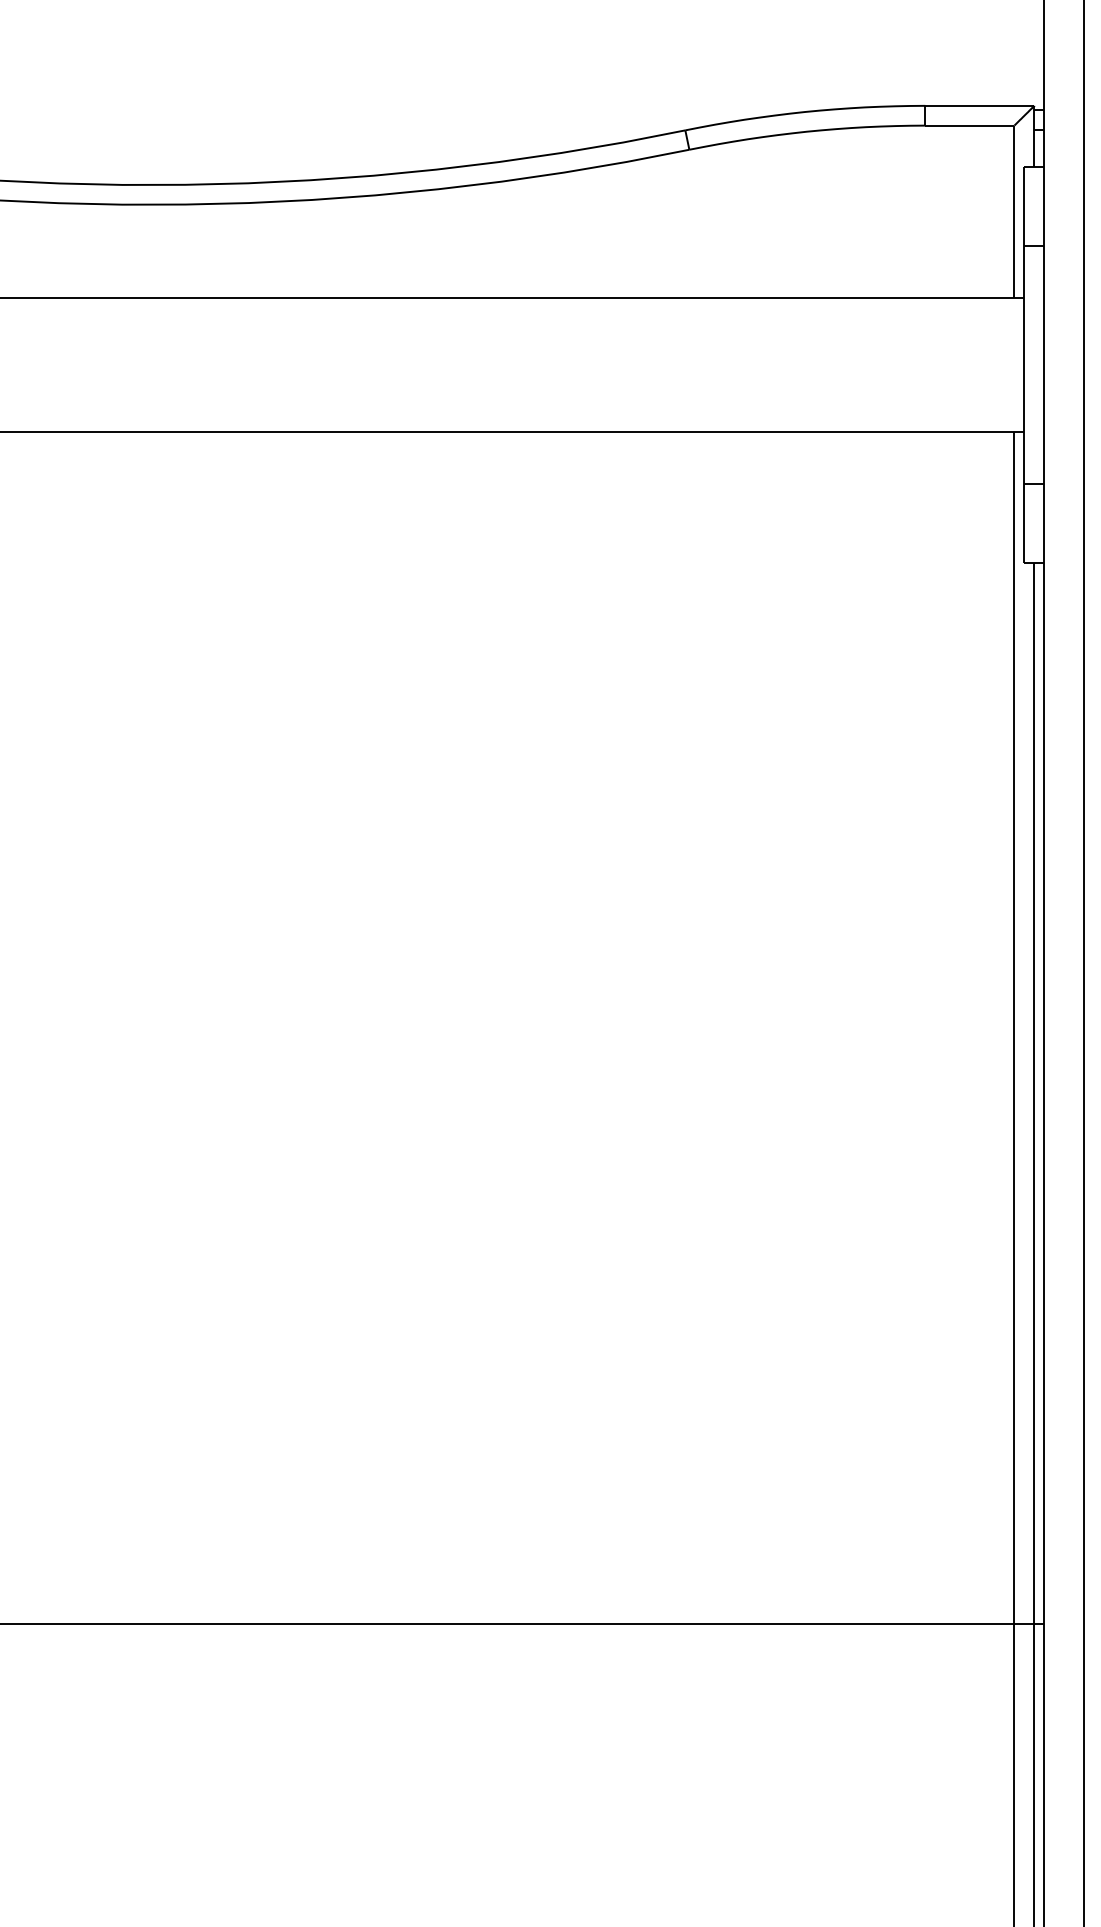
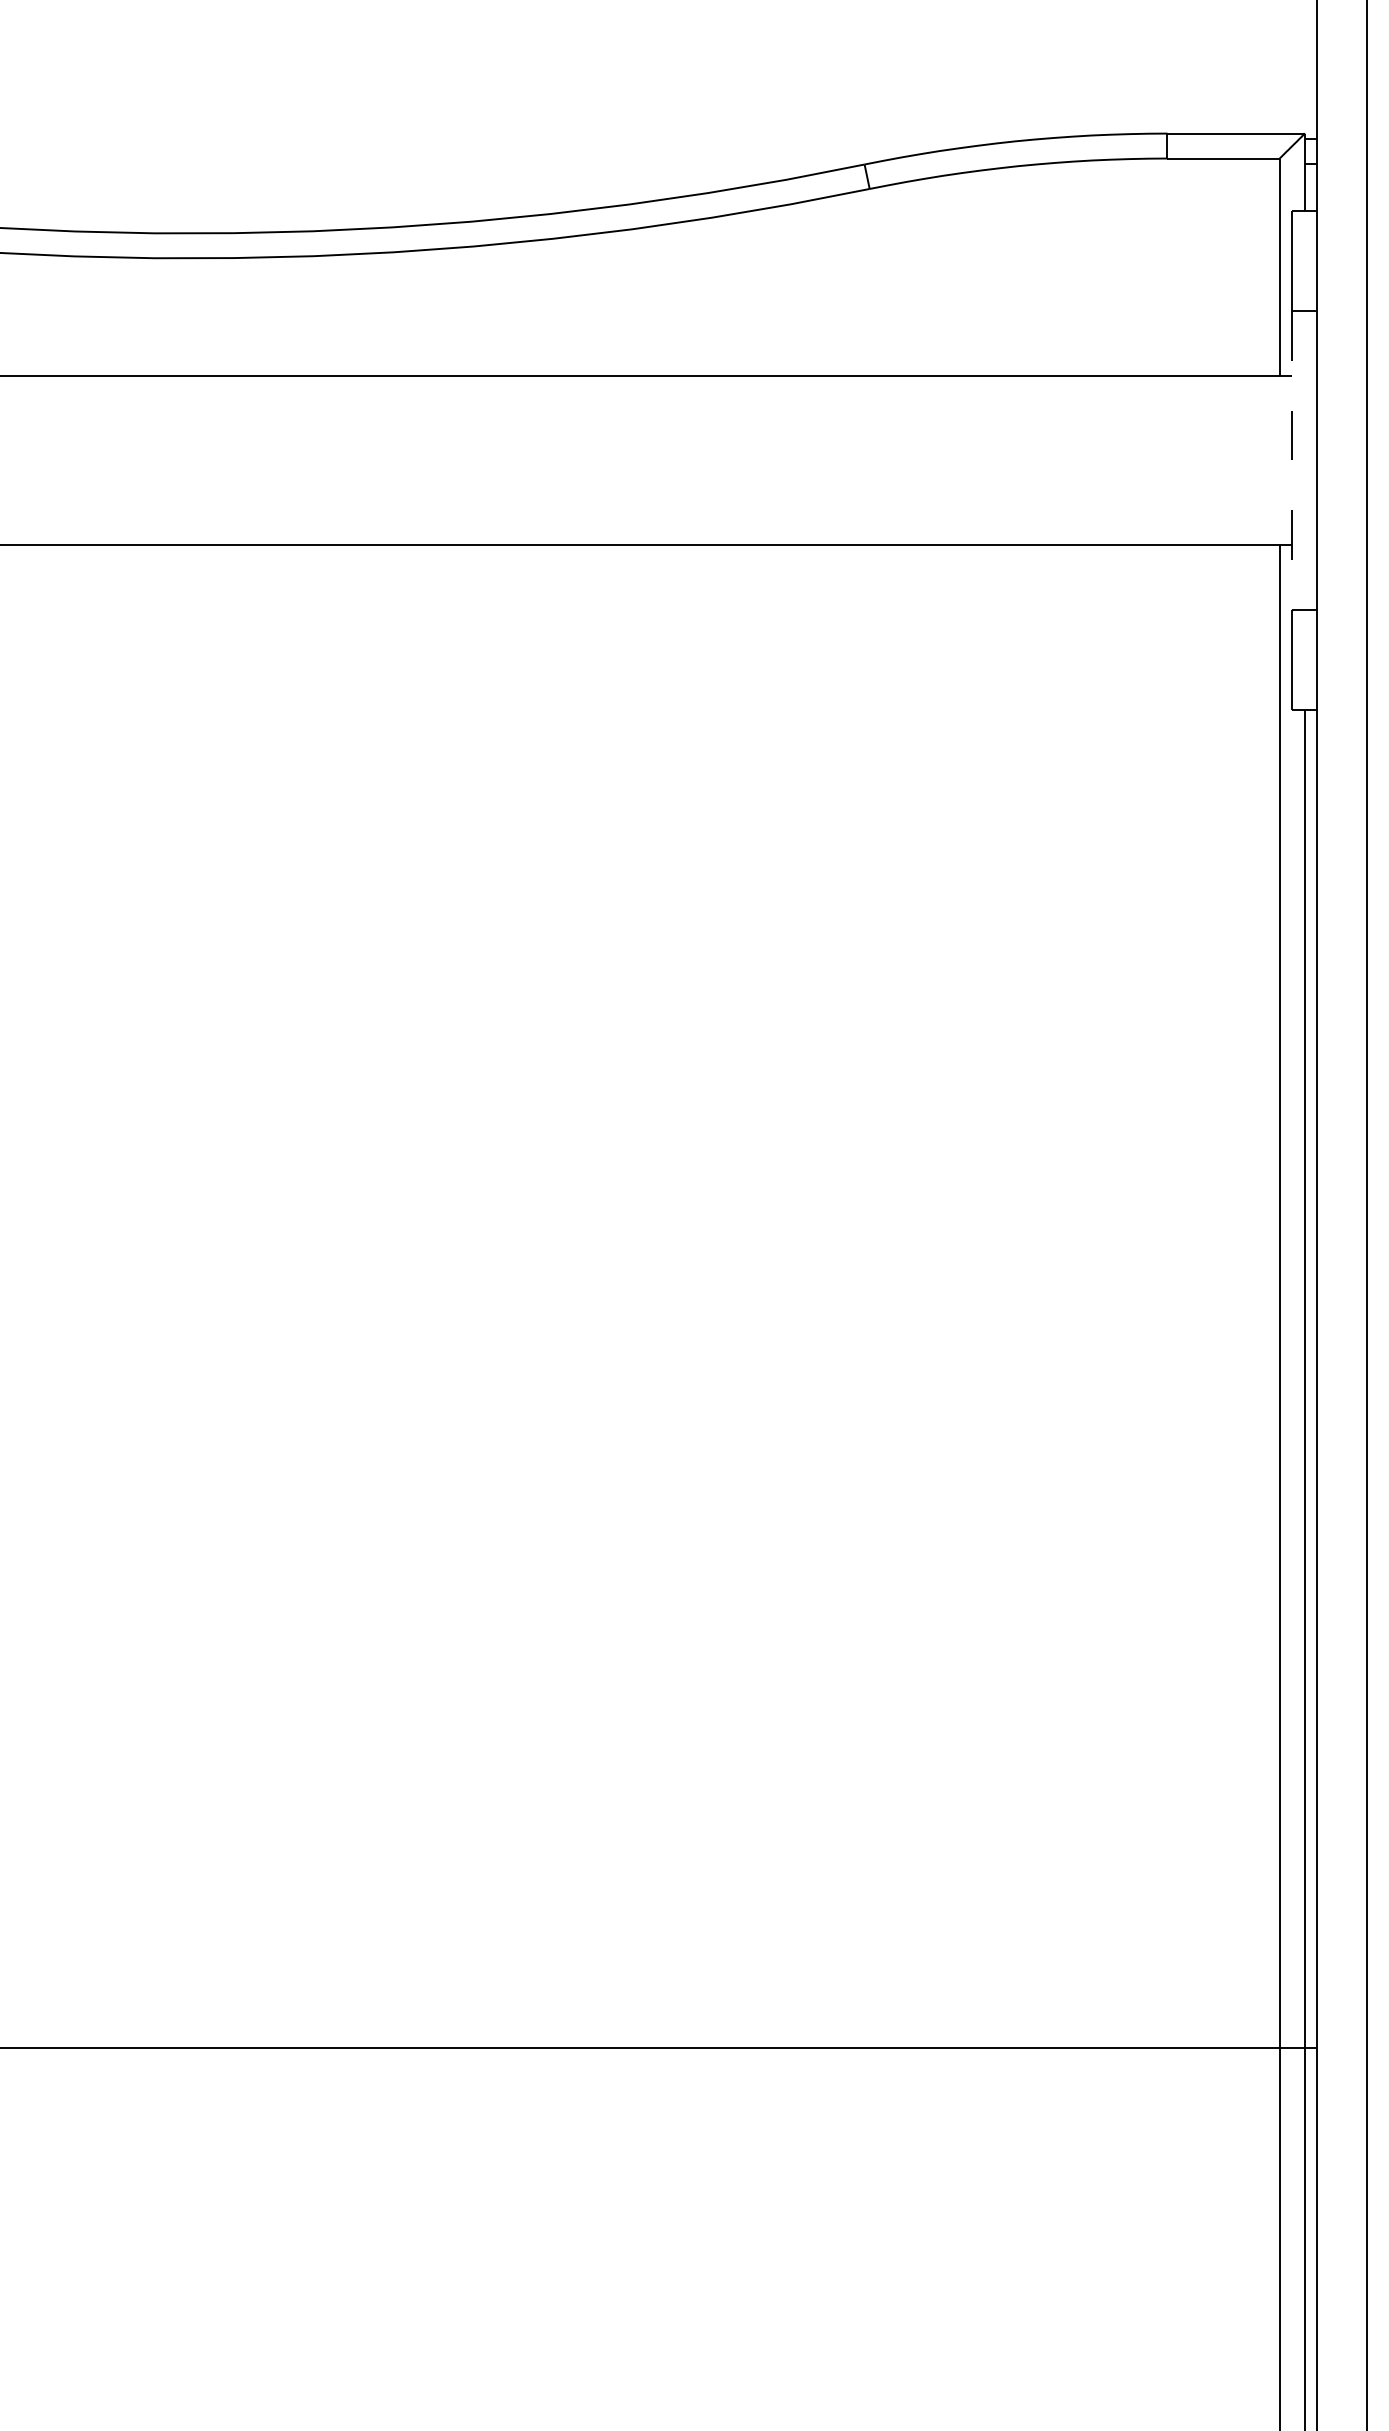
line: (1024, 364) -> (1292, 459), solid -> dashed

